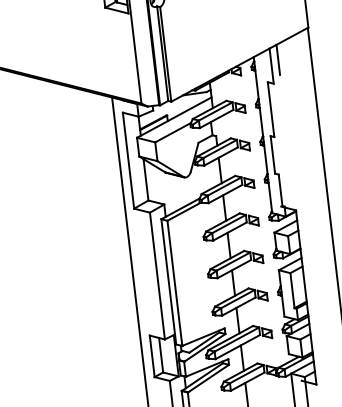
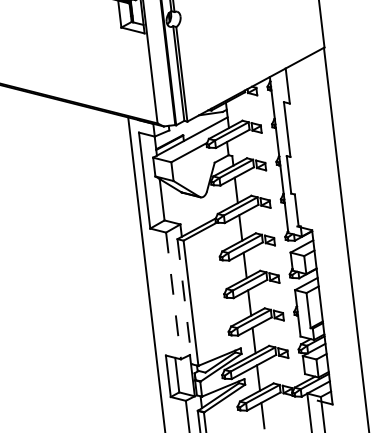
line: (278, 59) -> (294, 79), removed
line: (157, 275) -> (173, 295), solid -> dashed
line: (168, 282) -> (184, 302), solid -> dashed

